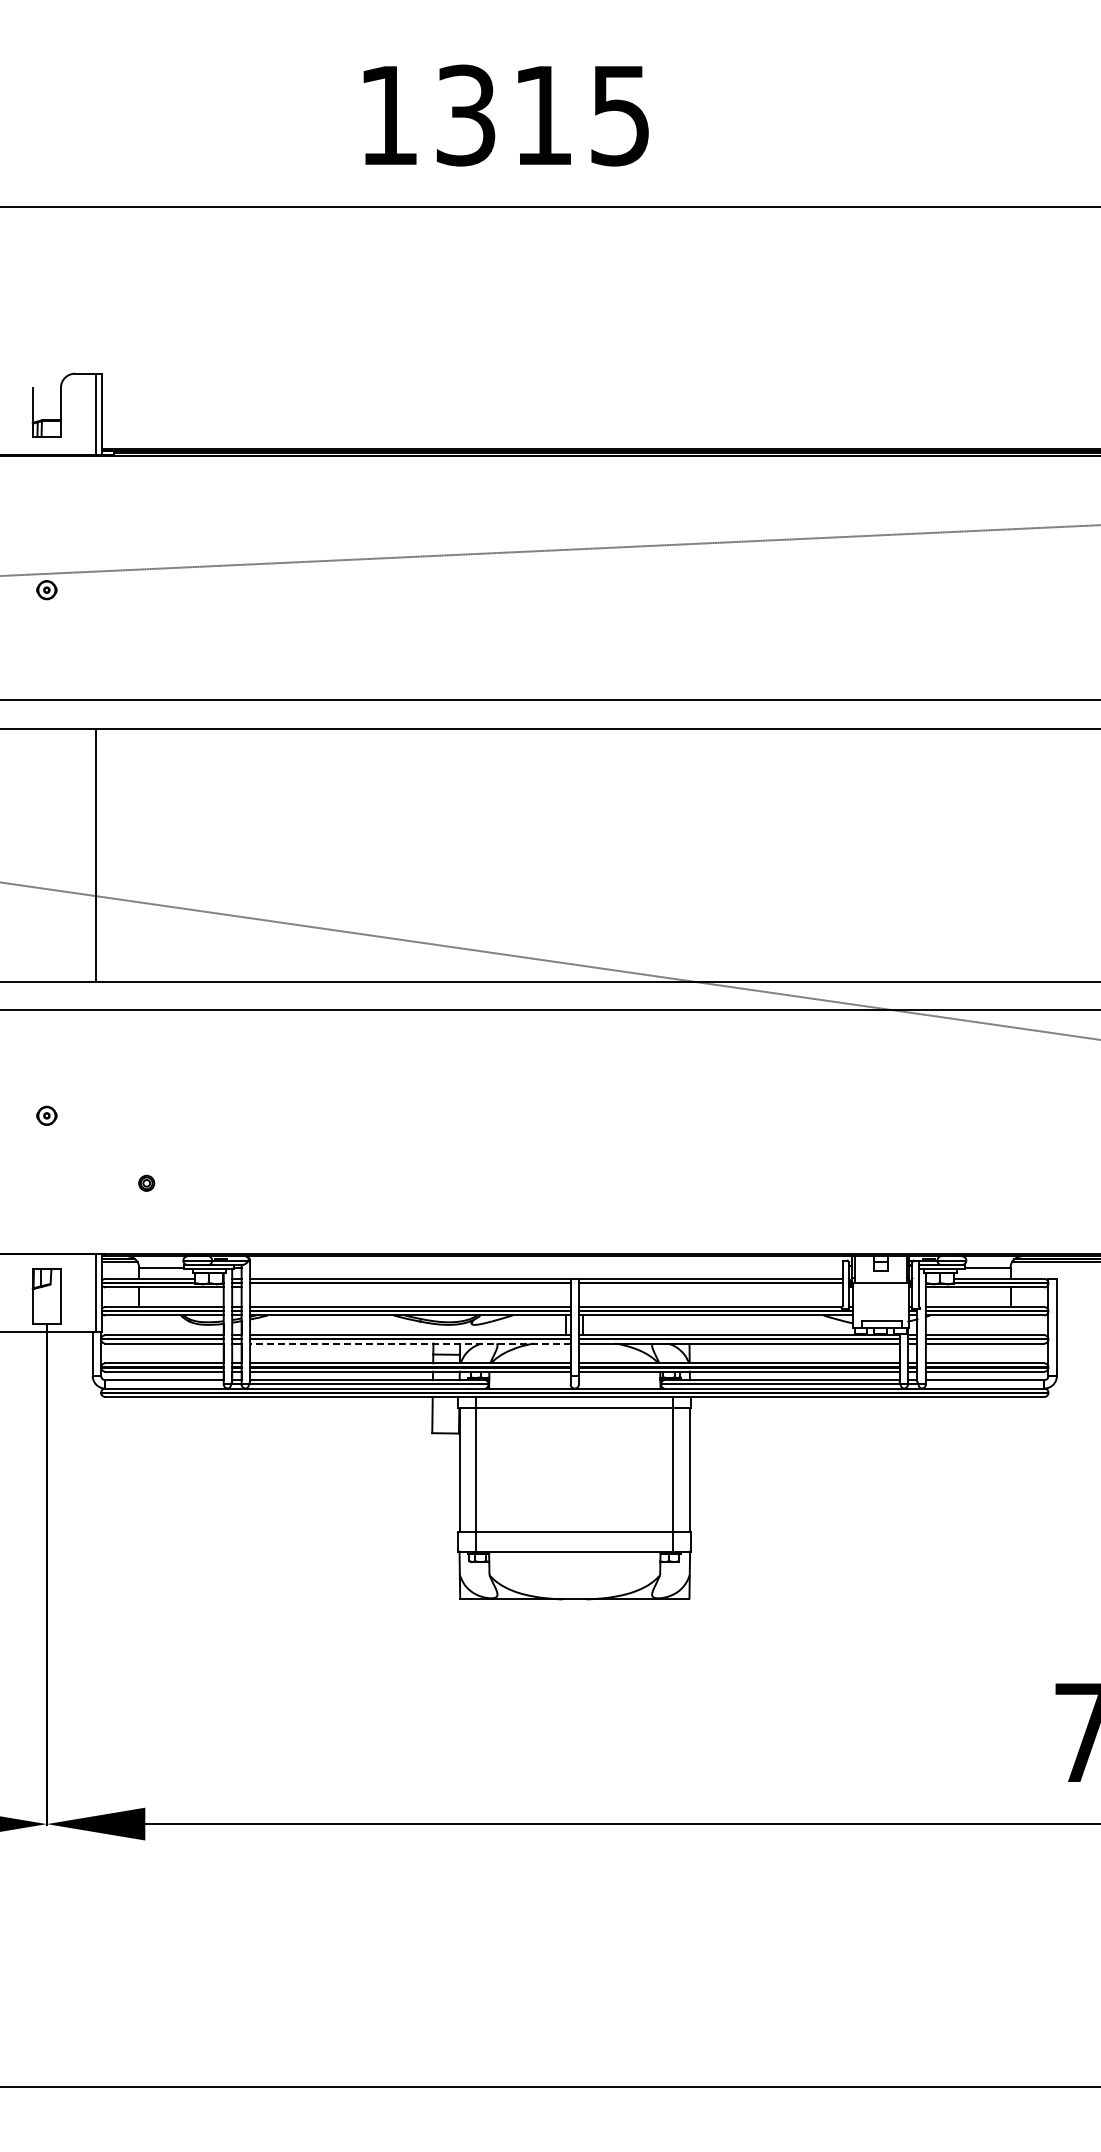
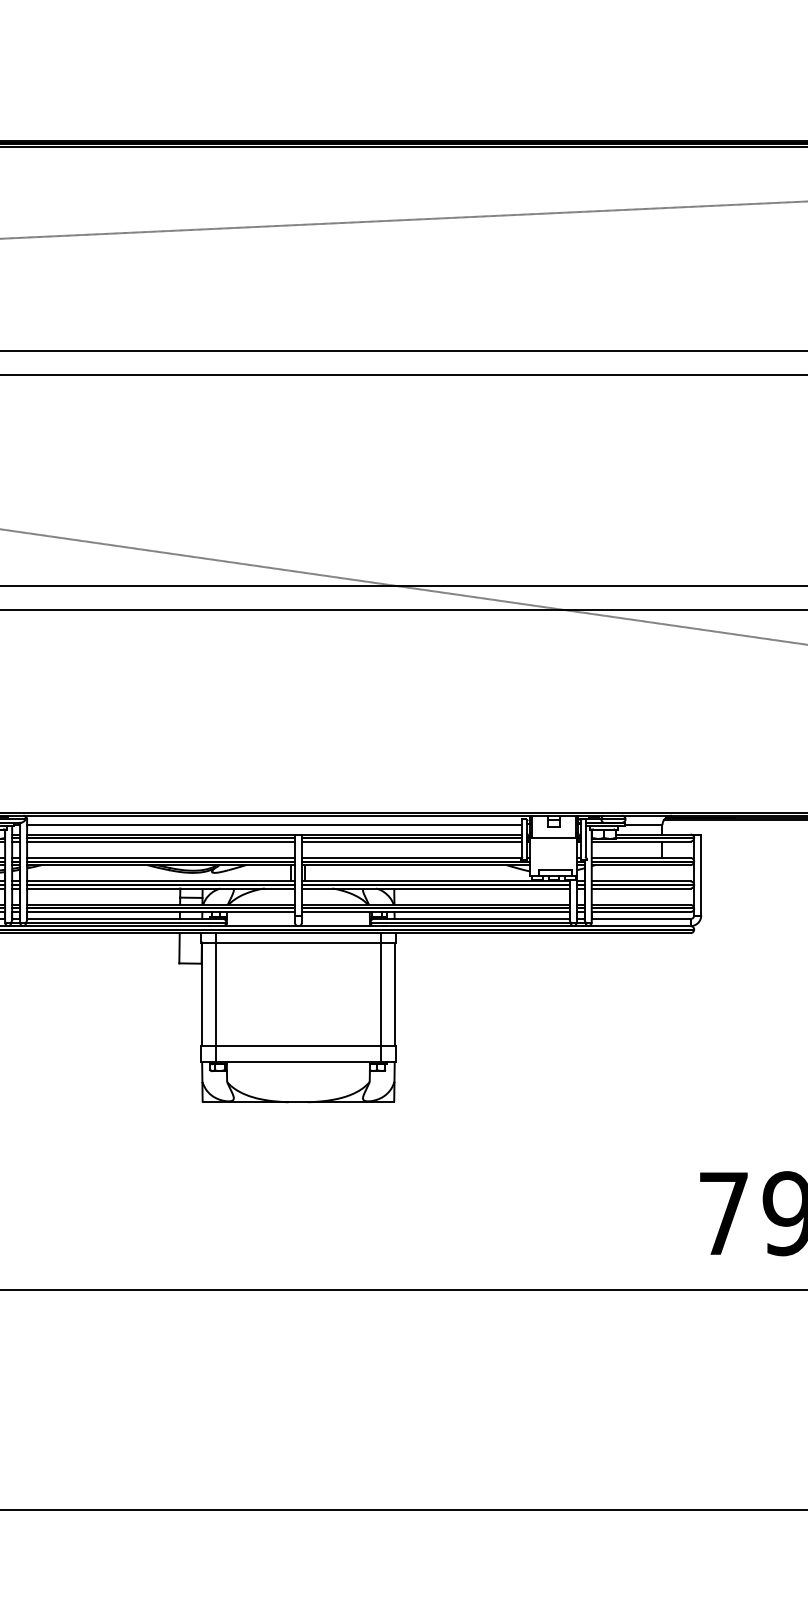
line: (546, 1267) -> (274, 824), added
line: (410, 1287) -> (161, 841), added
line: (710, 1287) -> (411, 841), added
line: (409, 1343) -> (160, 888), dashed -> solid

